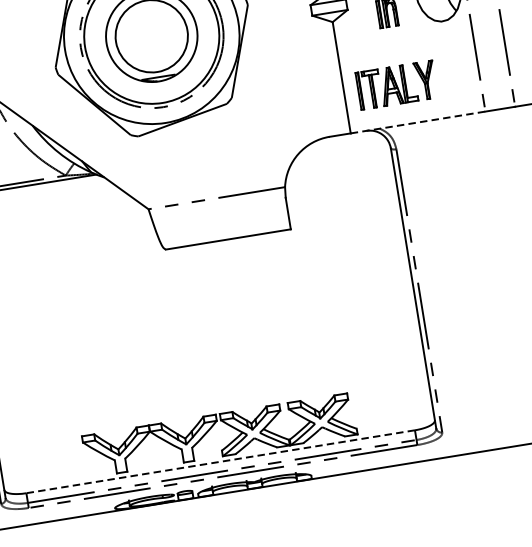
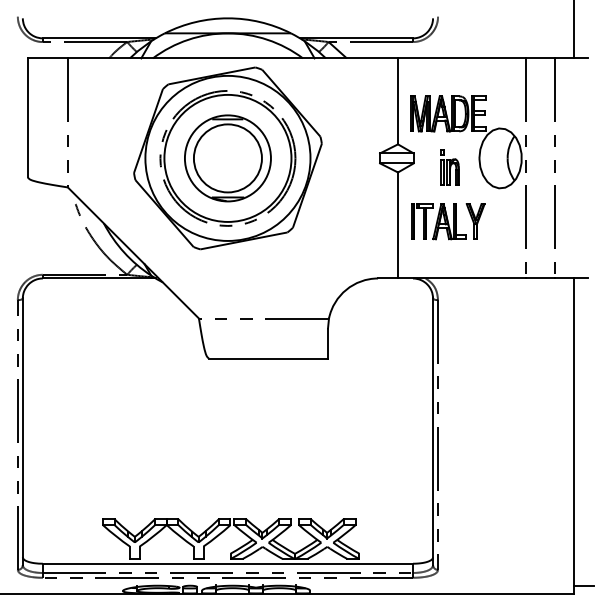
part: (397, 84) -> (448, 221), moved
line: (418, 122) -> (462, 278), dashed -> solid
line: (220, 461) -> (227, 563), dashed -> solid

